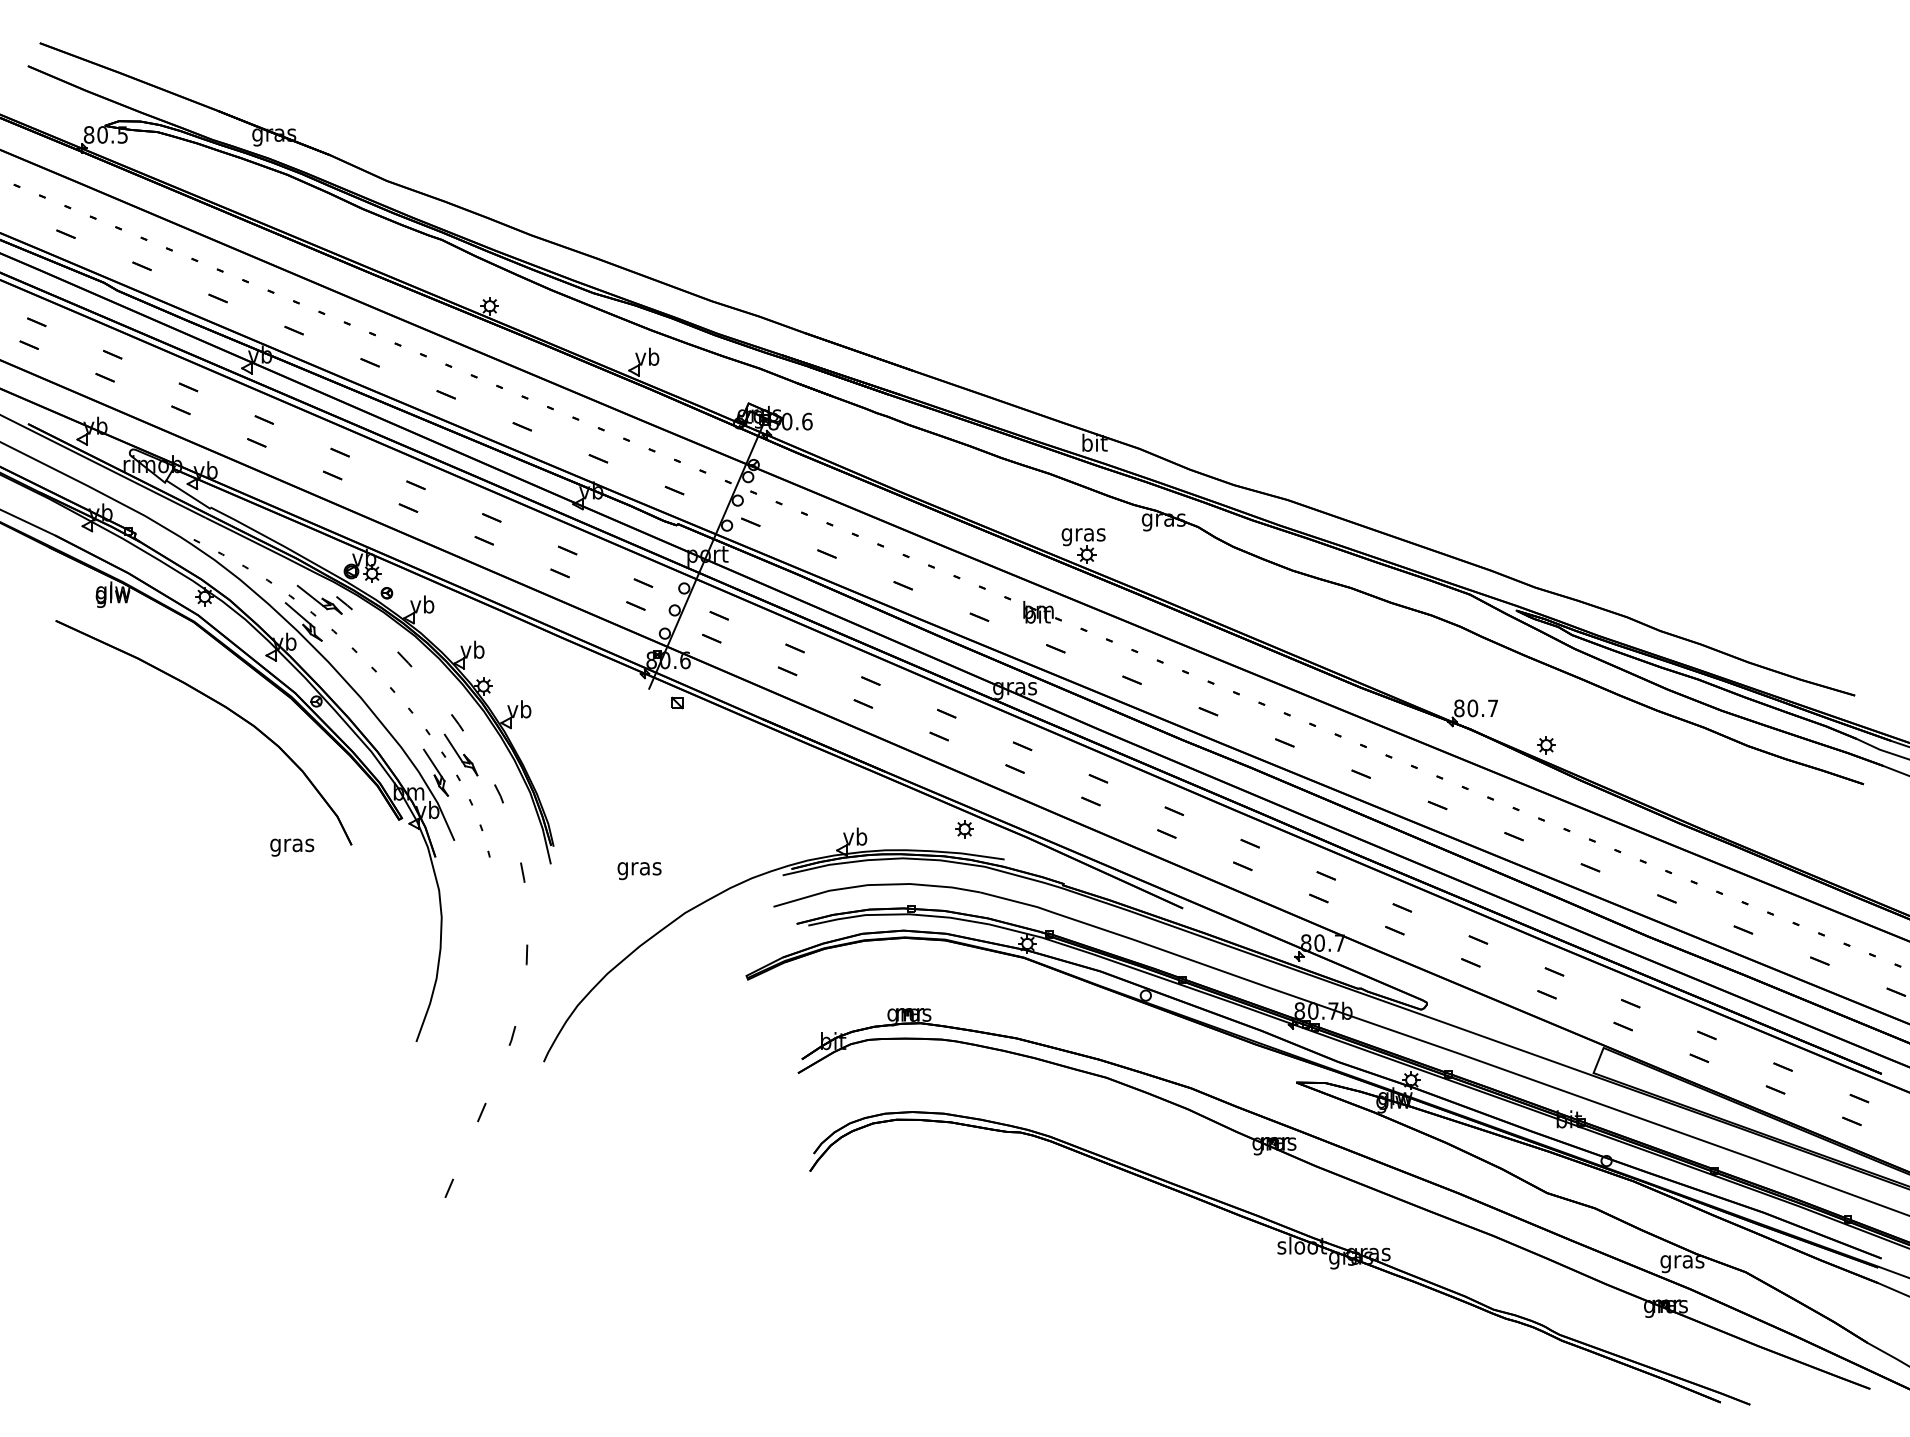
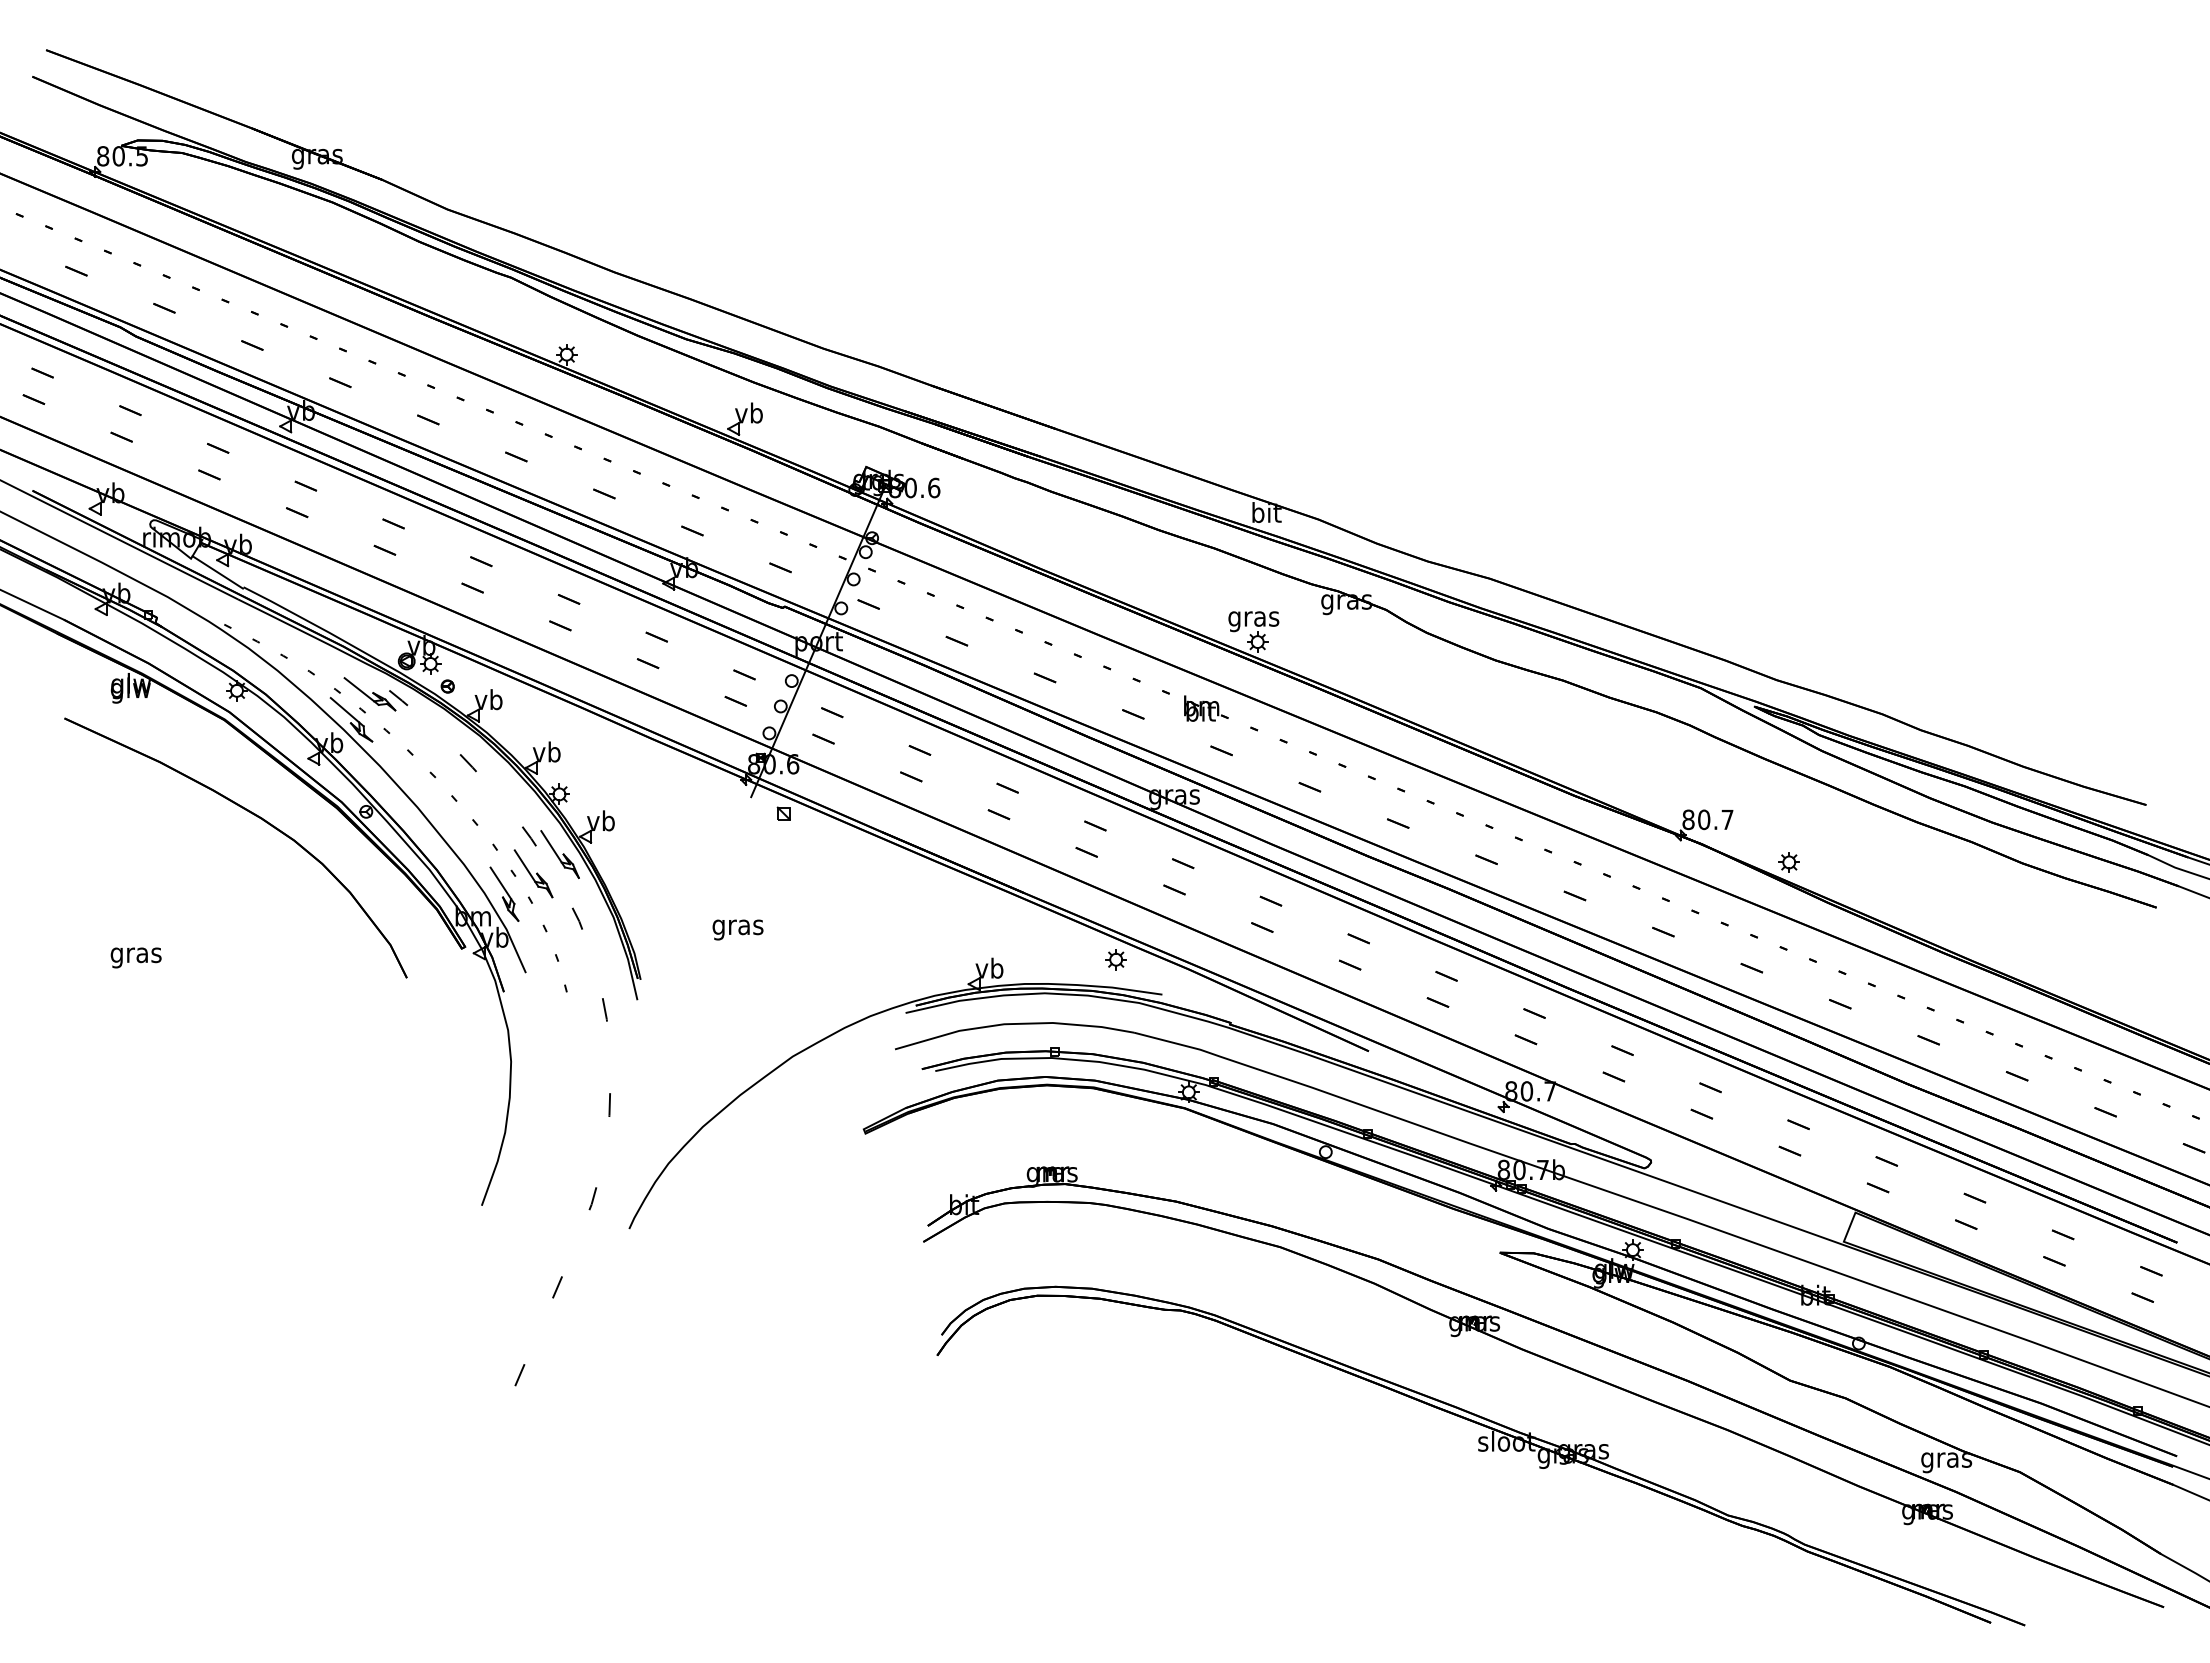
part: (483, 738) -> (559, 854), added
text: (291, 847) -> (135, 957), moved
text: (639, 870) -> (737, 929), moved

